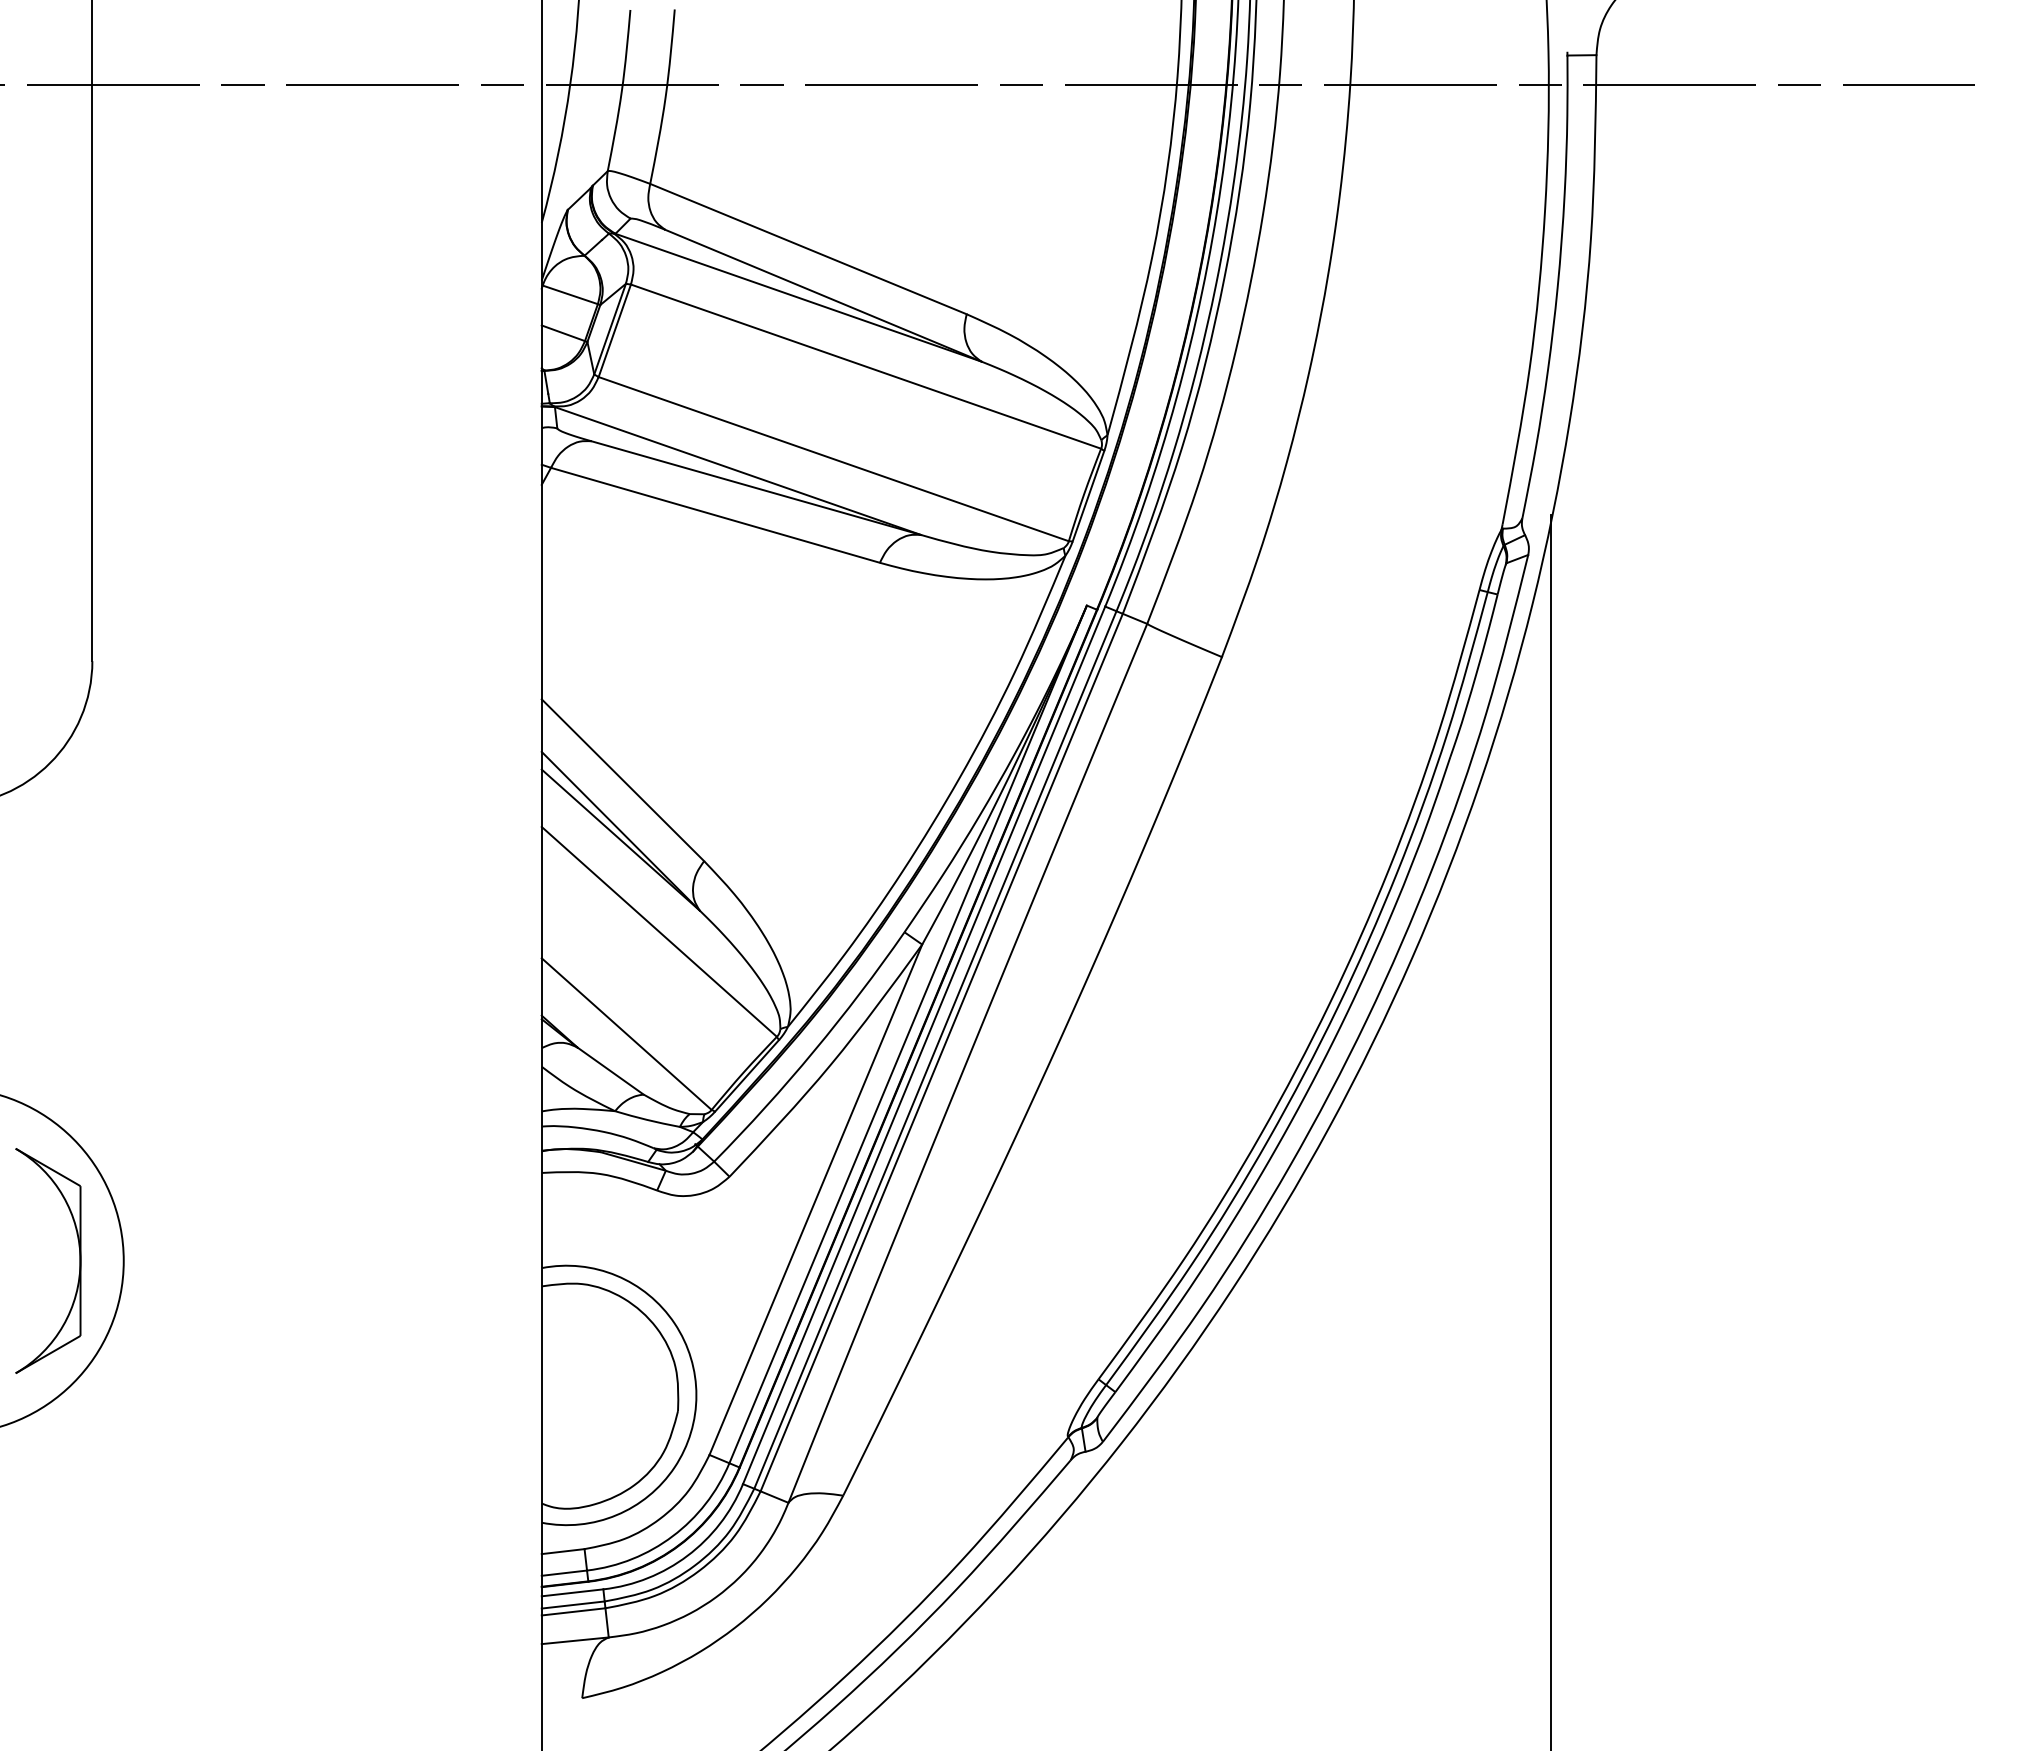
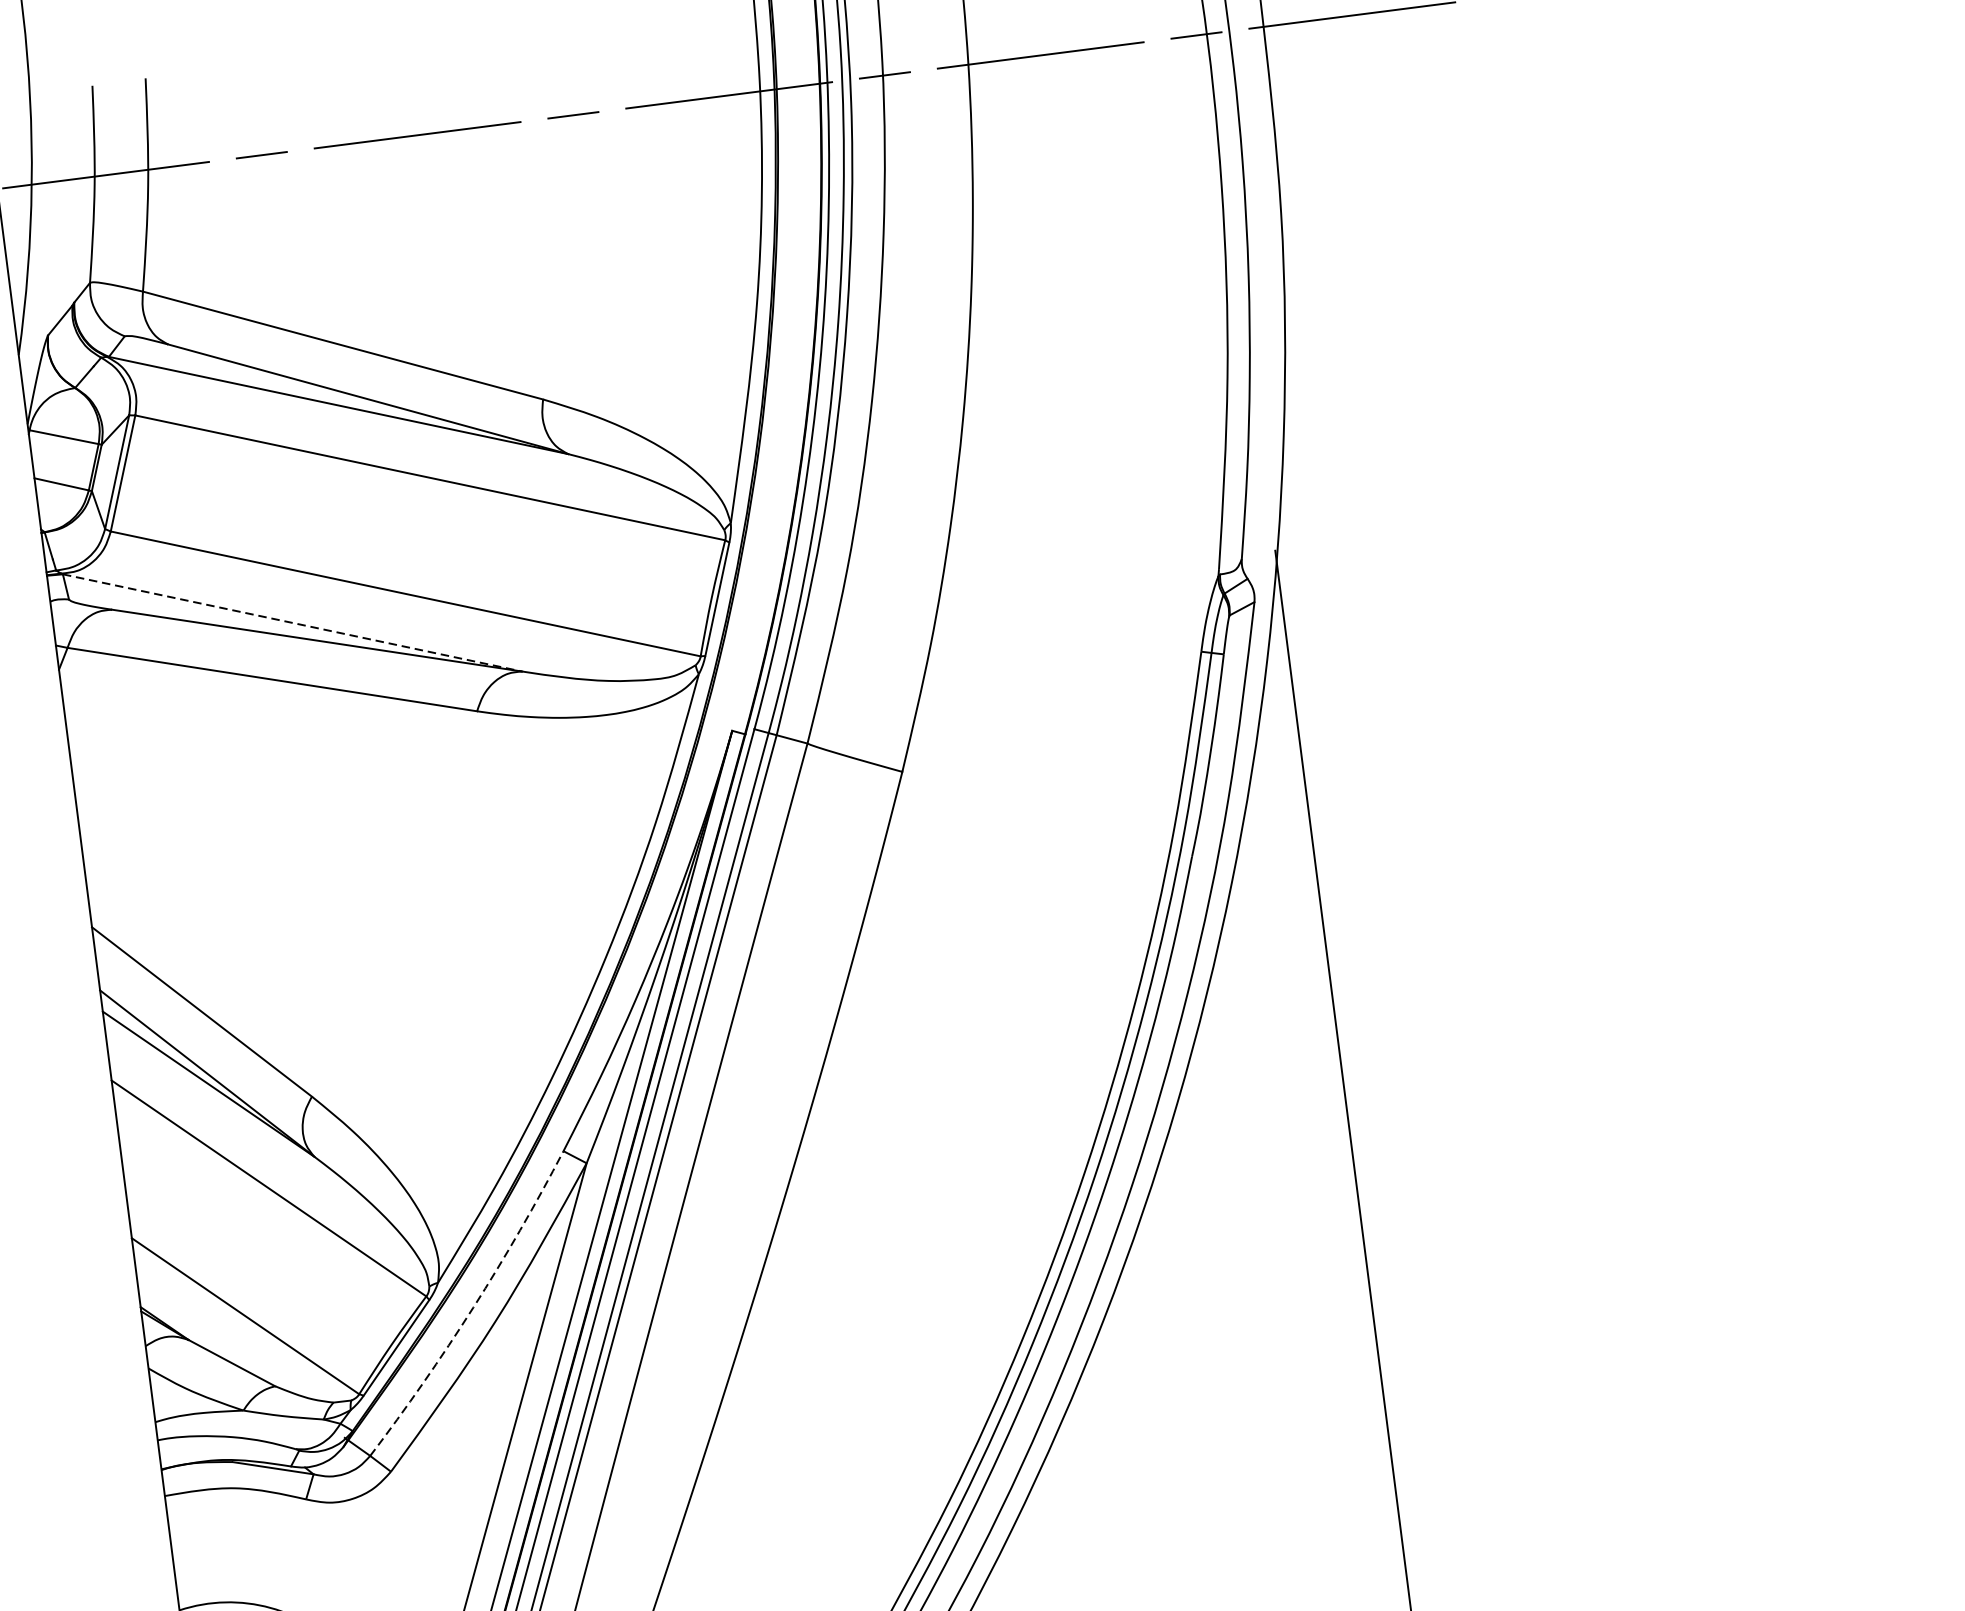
line: (737, 471) -> (292, 623), solid -> dashed
arc: (814, 1050) -> (473, 1307), solid -> dashed

